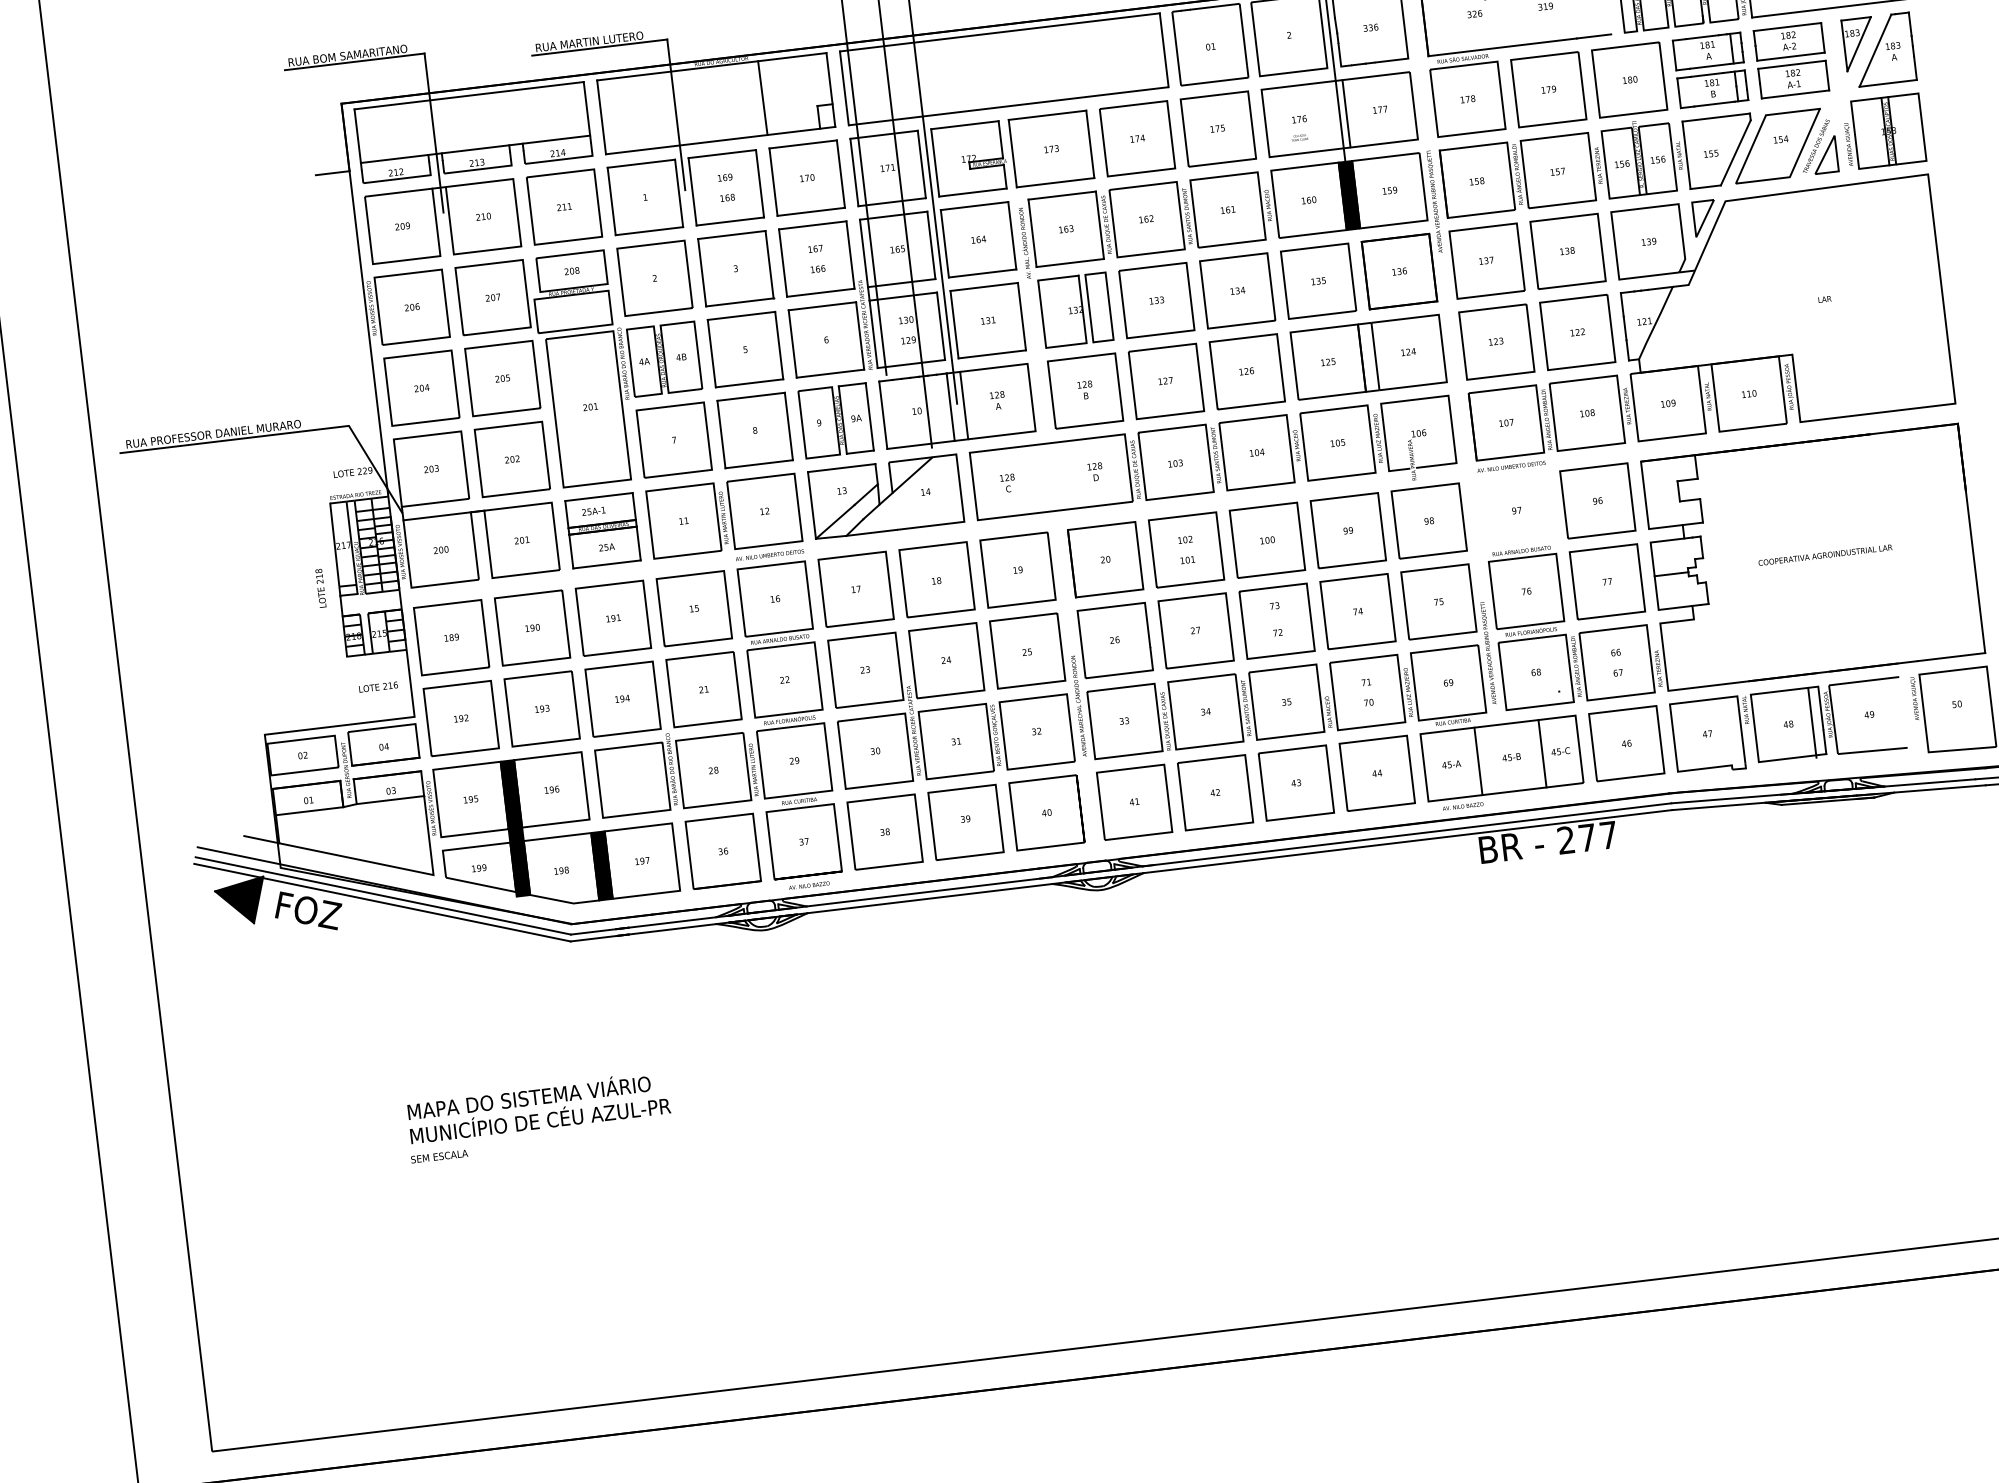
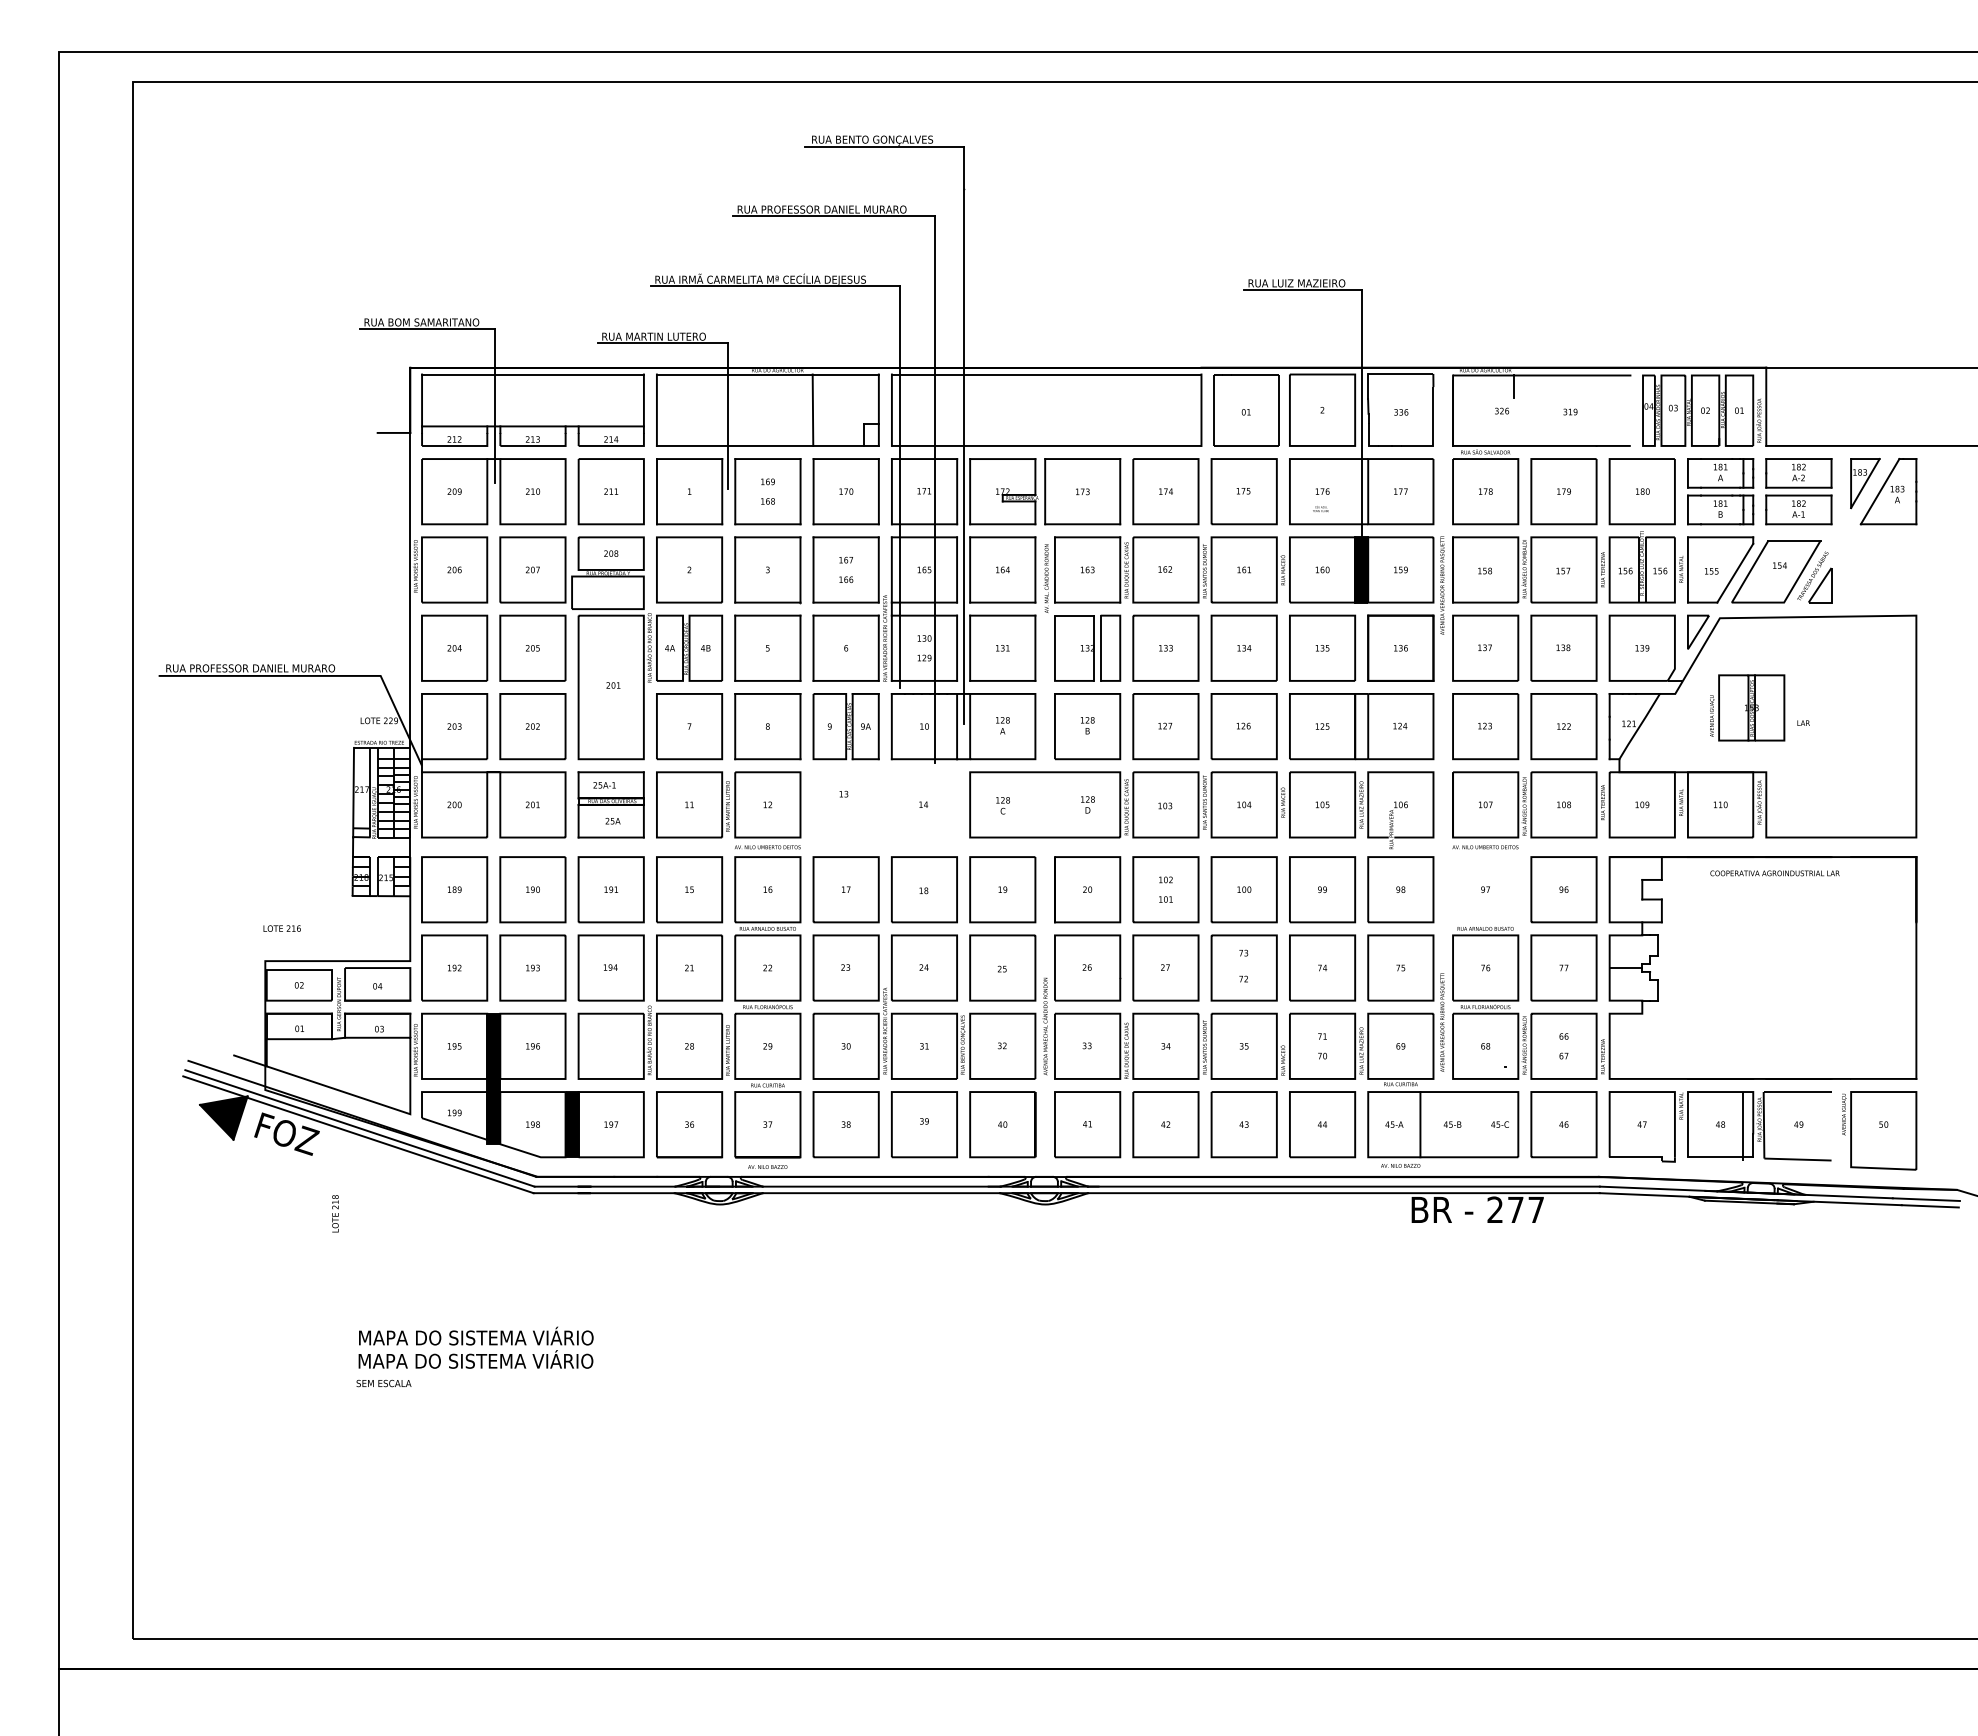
part: (1884, 131) -> (1747, 707), moved
part: (885, 496) -> (884, 804), removed
text: (1824, 555) -> (1774, 873), moved
text: (320, 588) -> (335, 1213), moved
text: (377, 687) -> (281, 928), moved
line: (1542, 753) -> (1482, 1124), removed
text: (547, 1118) -> (491, 1359), MUNICÍPIO DE CÉU AZUL-PR -> MAPA DO SISTEMA VIÁRIO

